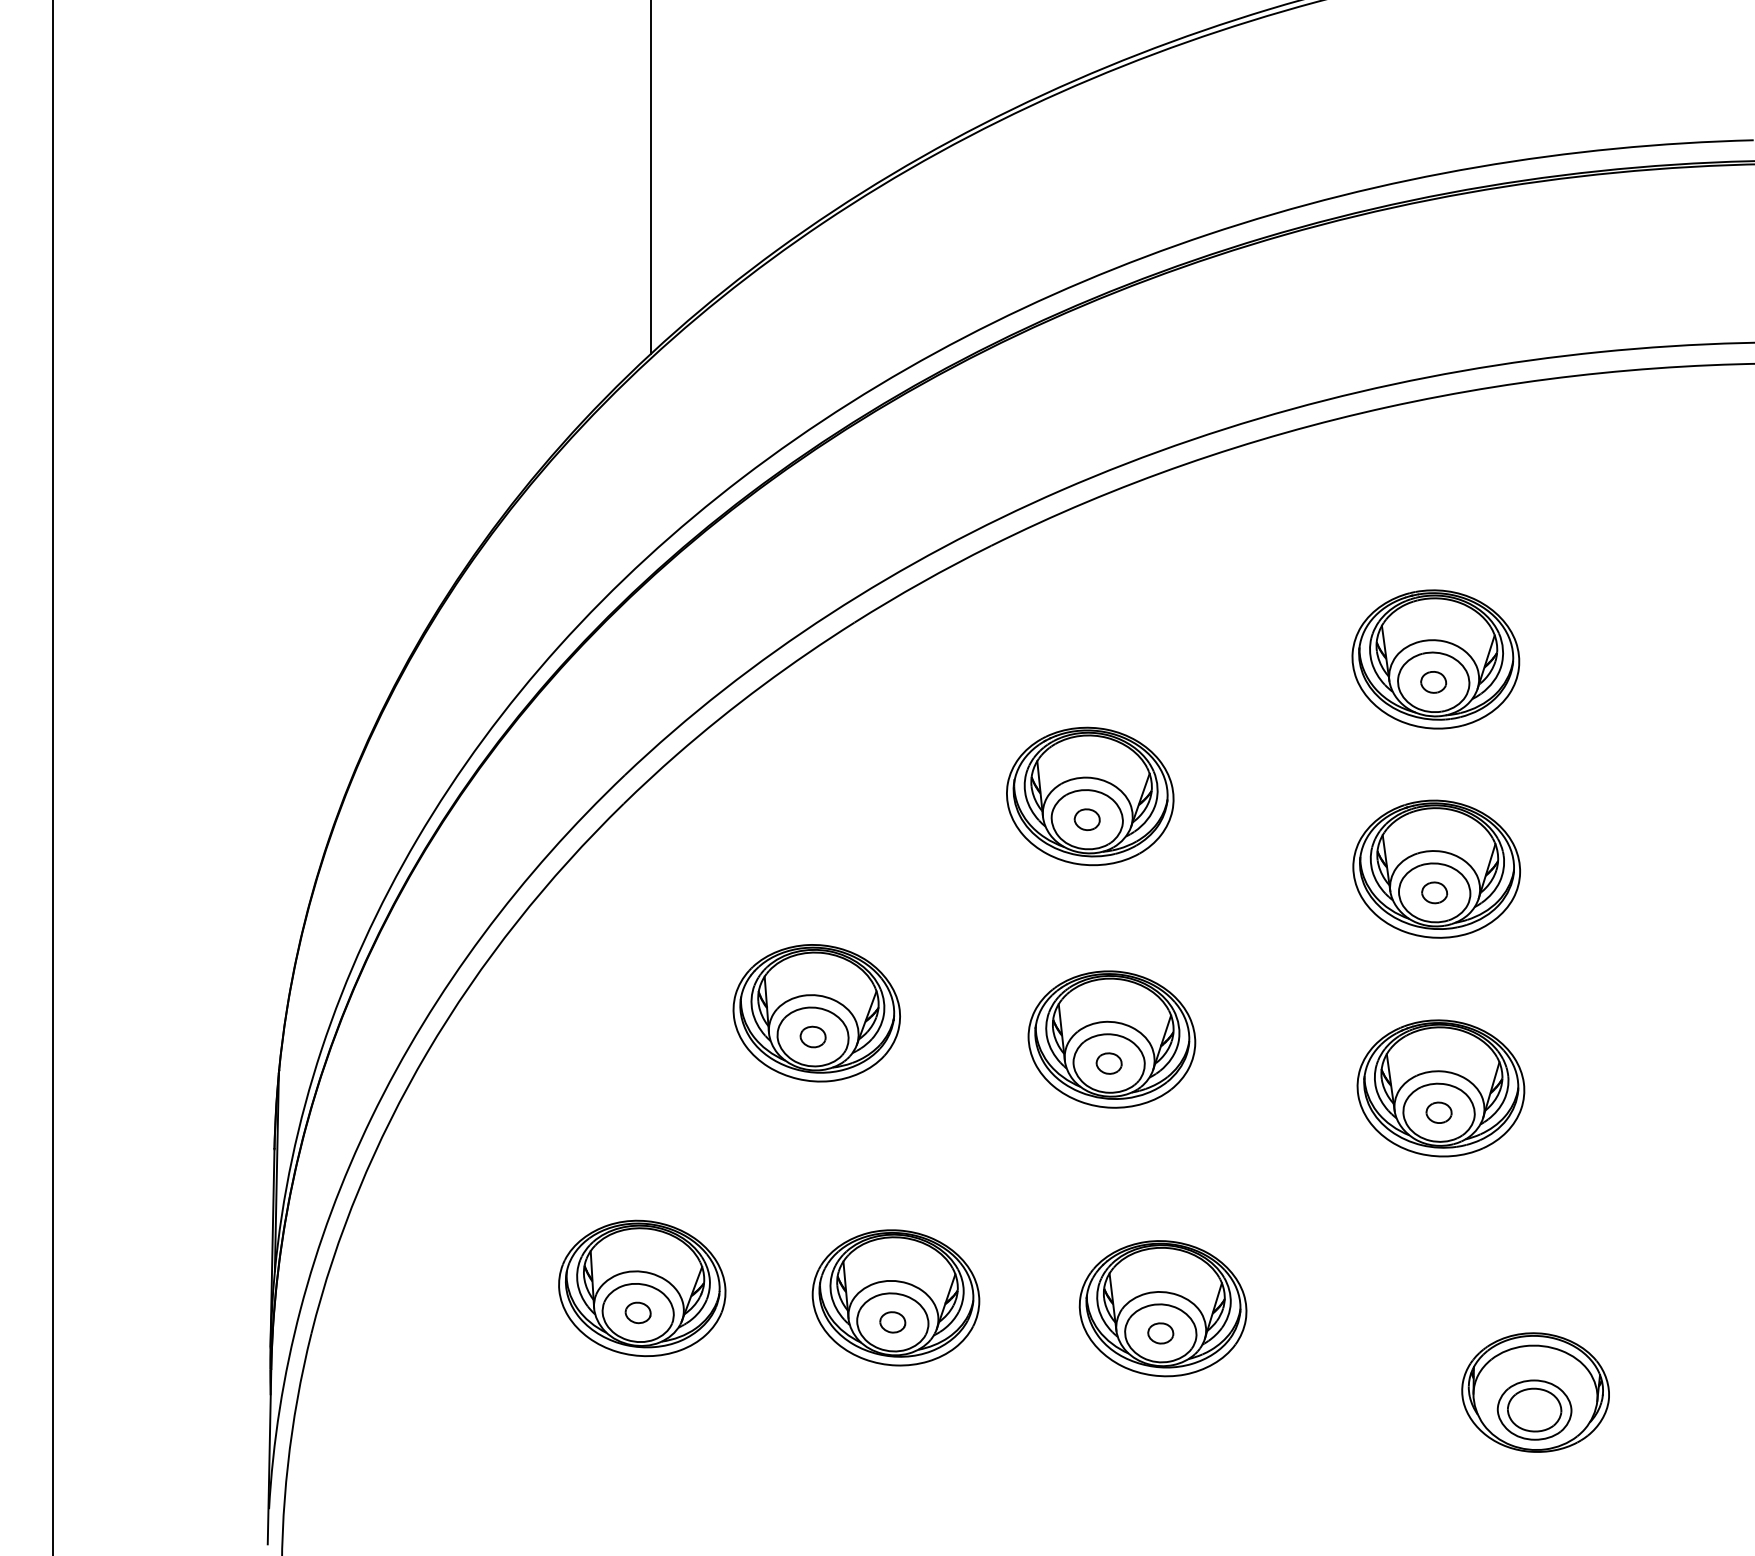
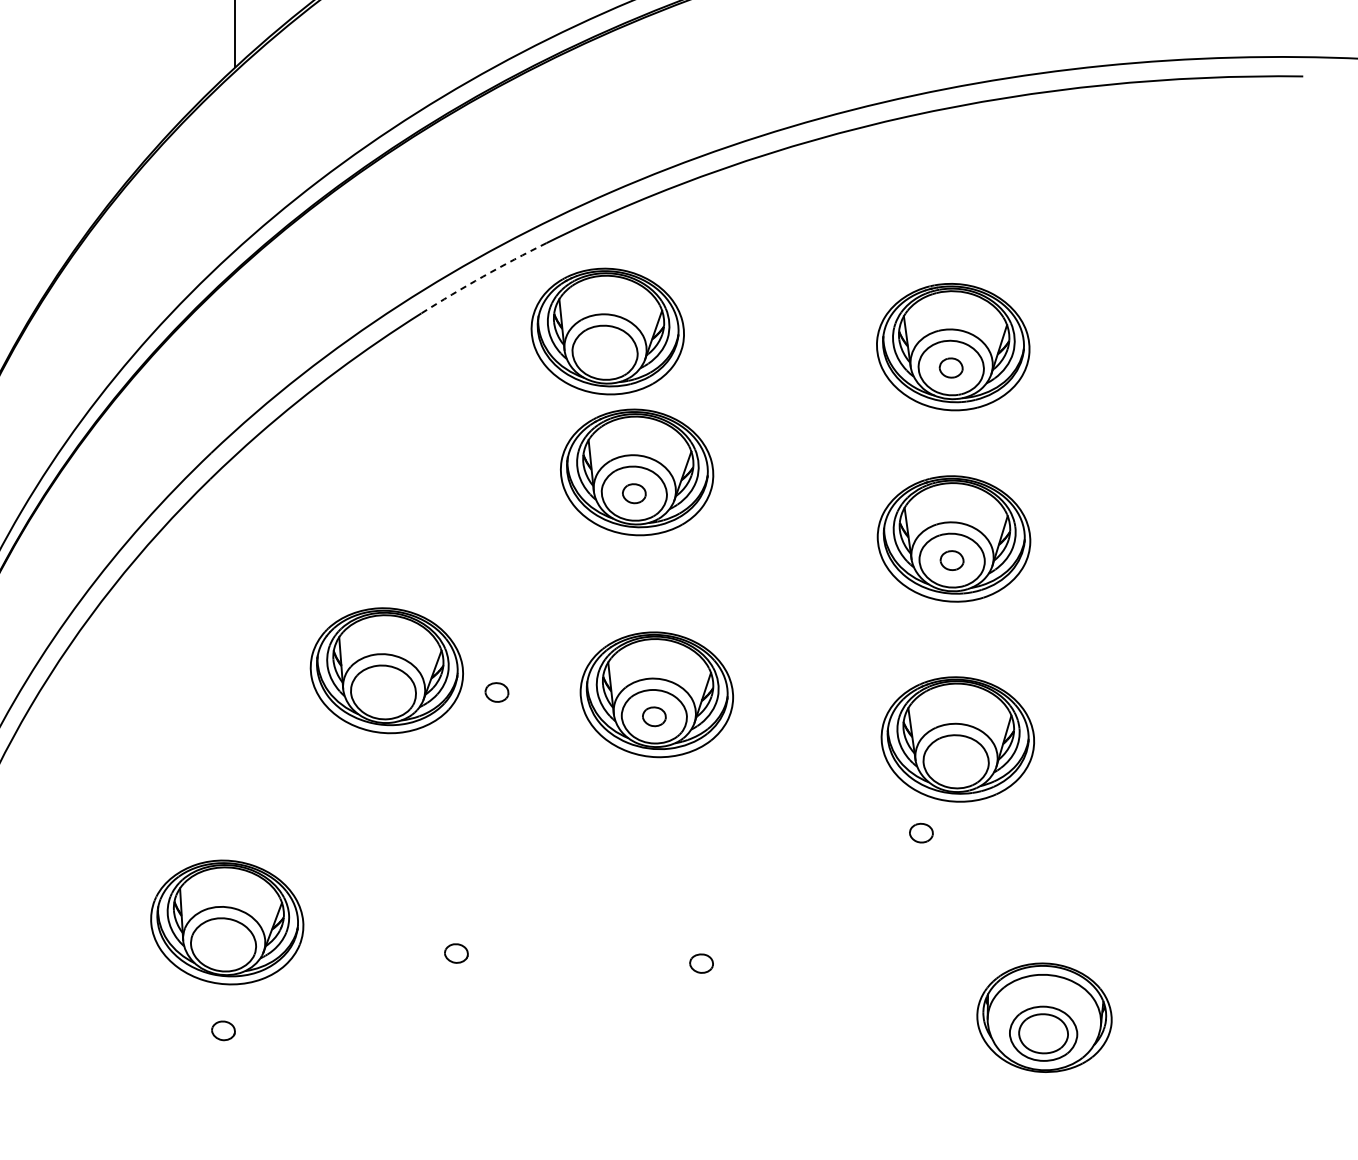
arc: (921, 582) -> (482, 276), solid -> dashed
part: (1058, 642) -> (608, 331), added
part: (812, 1036) -> (496, 692), moved
part: (1438, 1112) -> (920, 832), moved
part: (895, 1297) -> (458, 930), removed
part: (1162, 1308) -> (703, 940), removed
part: (637, 1312) -> (222, 1030), moved

